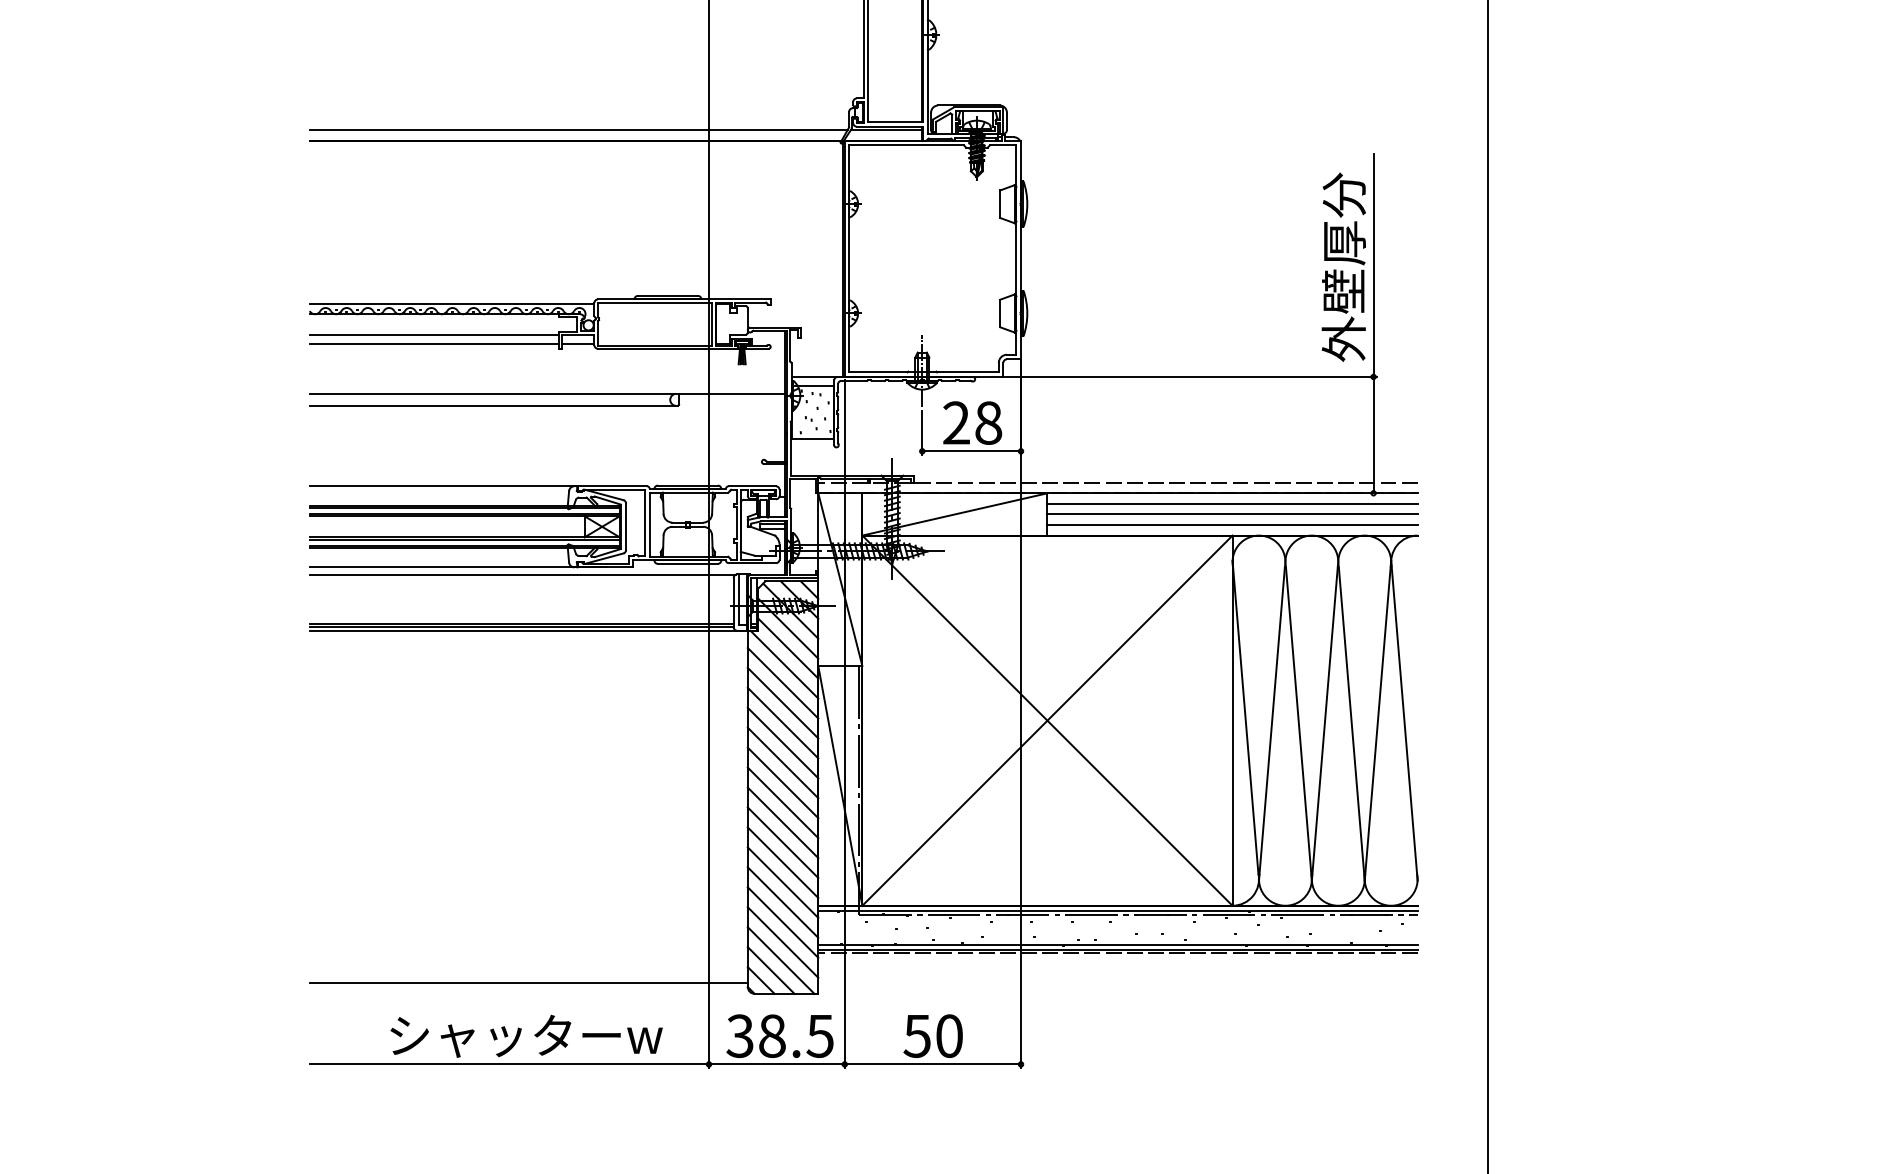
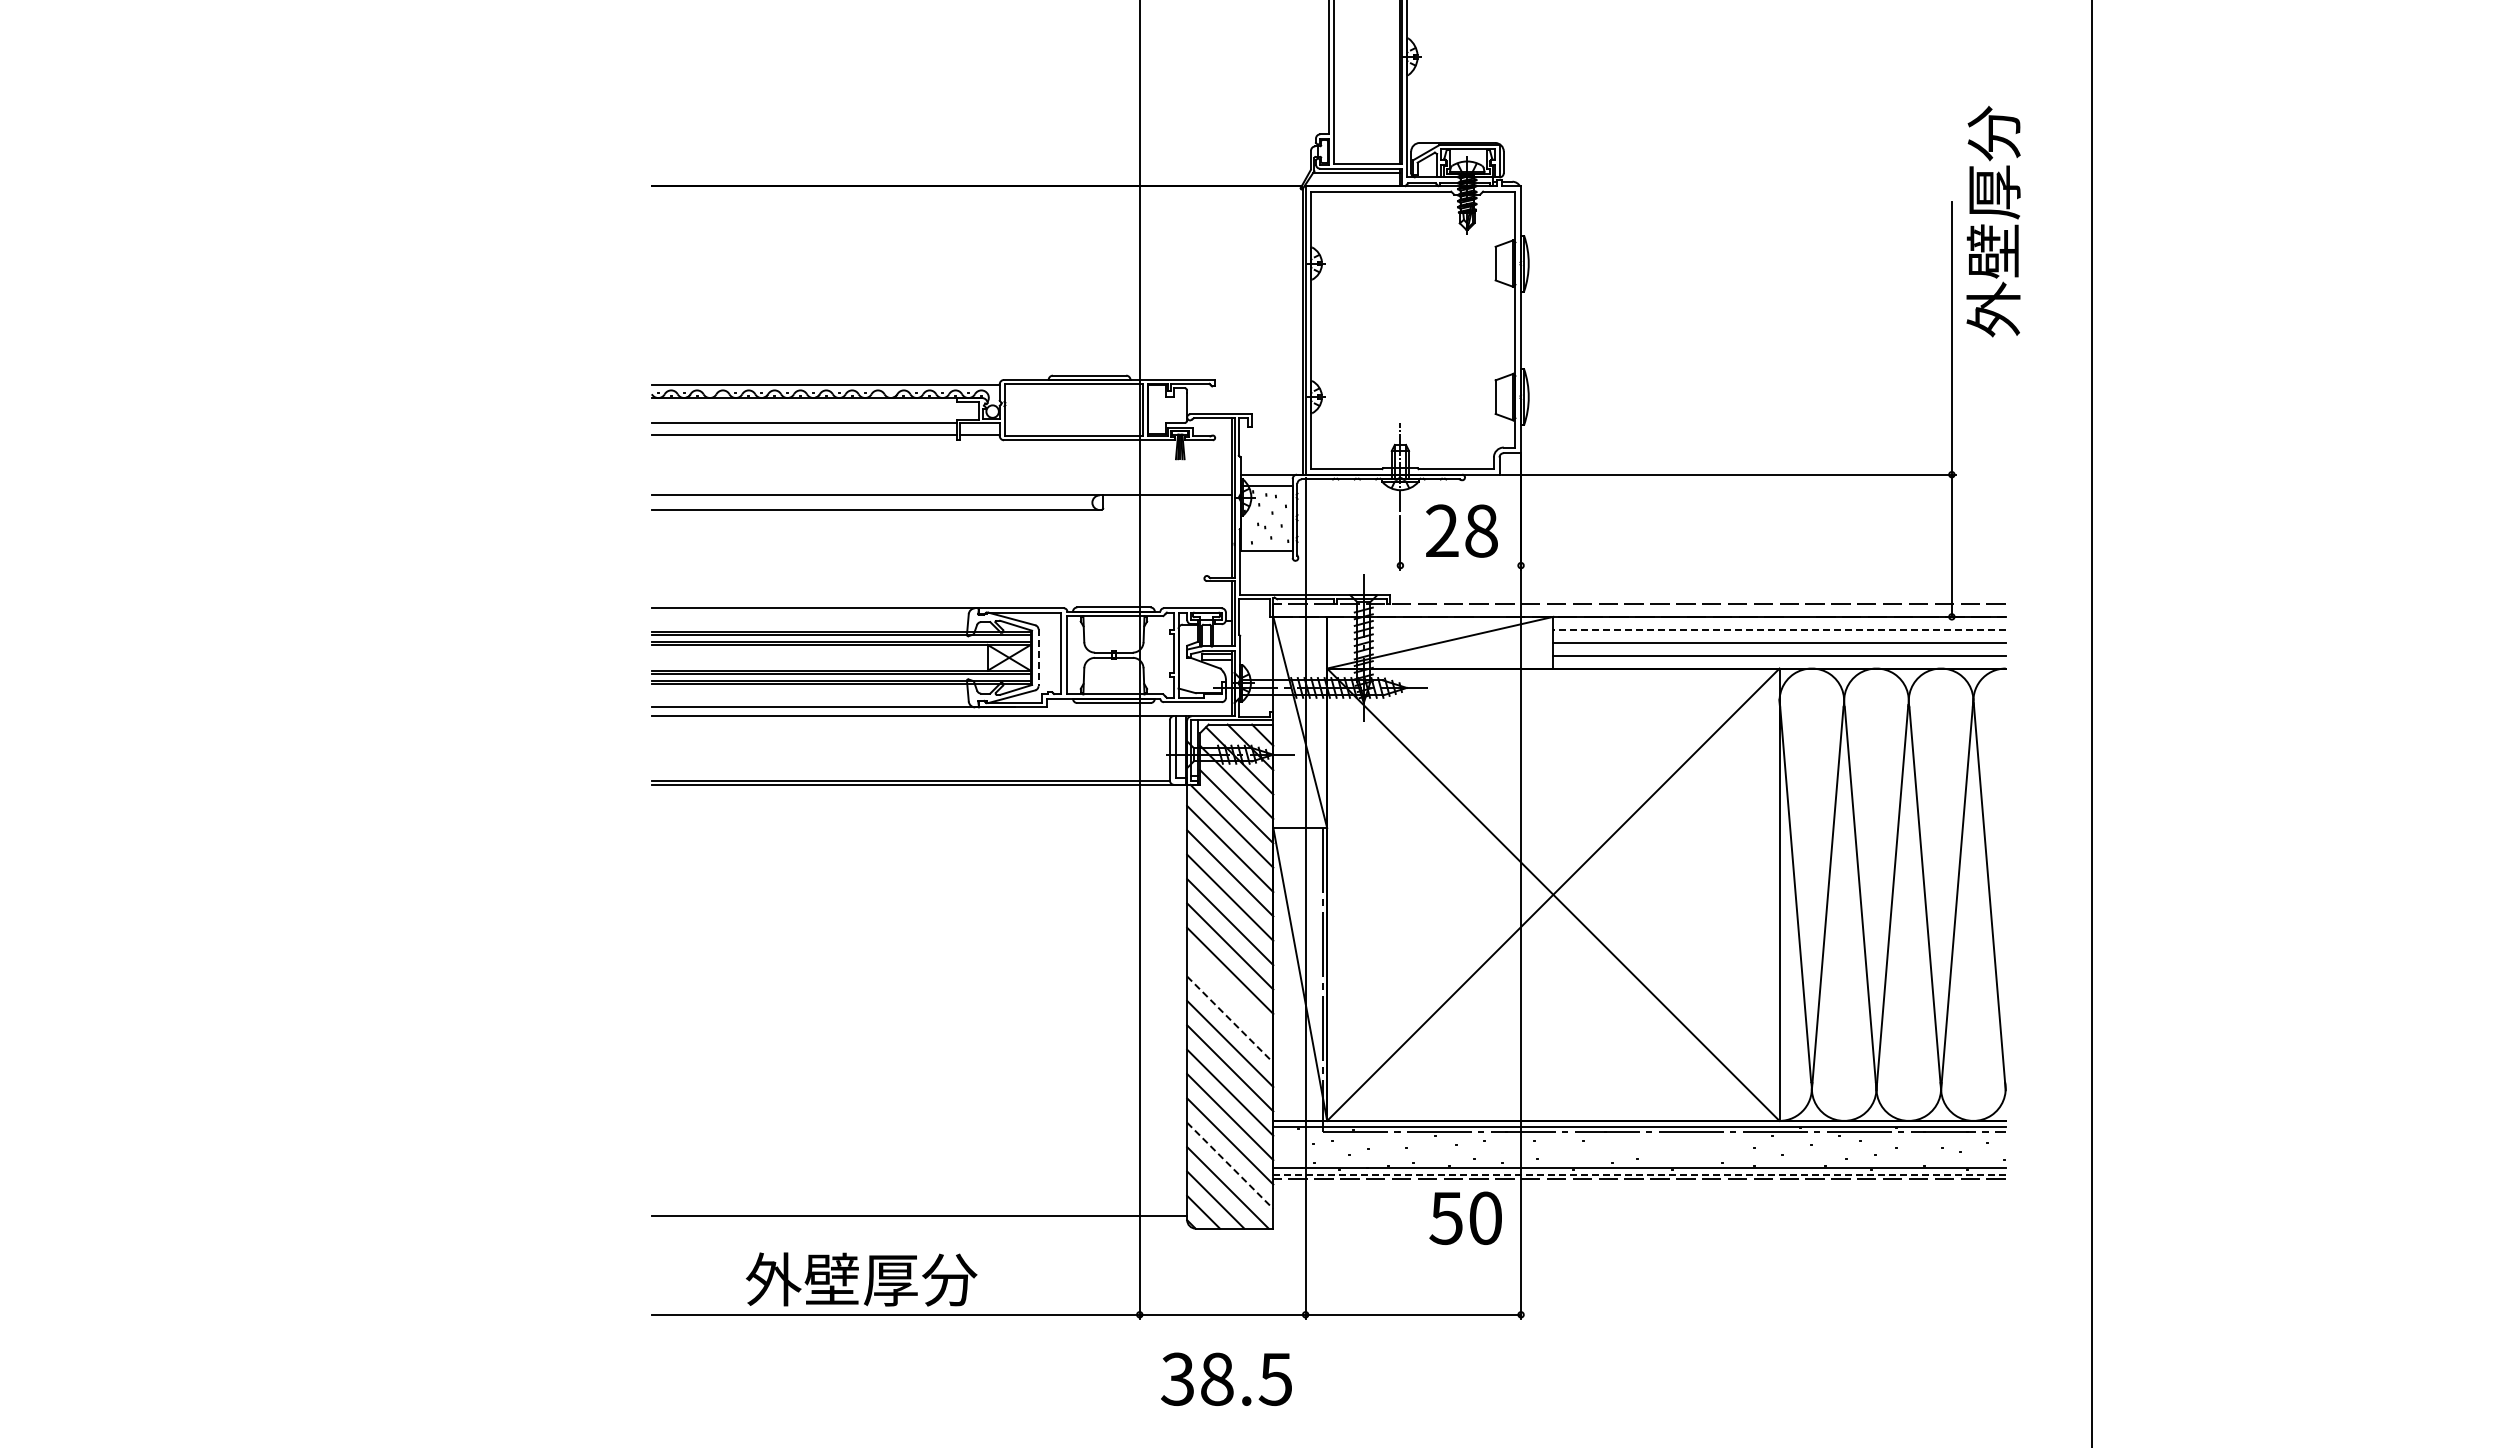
line: (578, 130) -> (980, 173), removed
text: (1343, 267) -> (1993, 221), moved
line: (971, 451) -> (1460, 565), removed
line: (1232, 503) -> (1779, 629), solid -> dashed
line: (626, 527) -> (1038, 658), solid -> dashed
line: (521, 623) -> (910, 776), removed
line: (783, 803) -> (1230, 995), removed
line: (783, 822) -> (1230, 1019), solid -> dashed
line: (783, 942) -> (1230, 1165), solid -> dashed
line: (1117, 949) -> (1639, 1174), solid -> dashed
text: (524, 1035) -> (914, 1279), シャッターw -> 外壁厚分
text: (779, 1035) -> (1226, 1378), moved
text: (933, 1035) -> (1465, 1217), moved

